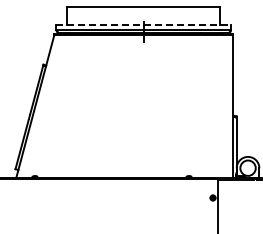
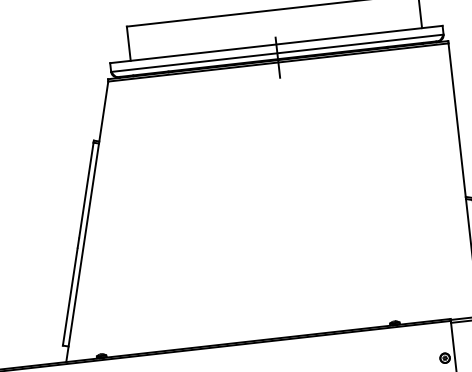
line: (144, 25) -> (277, 44), dashed -> solid

